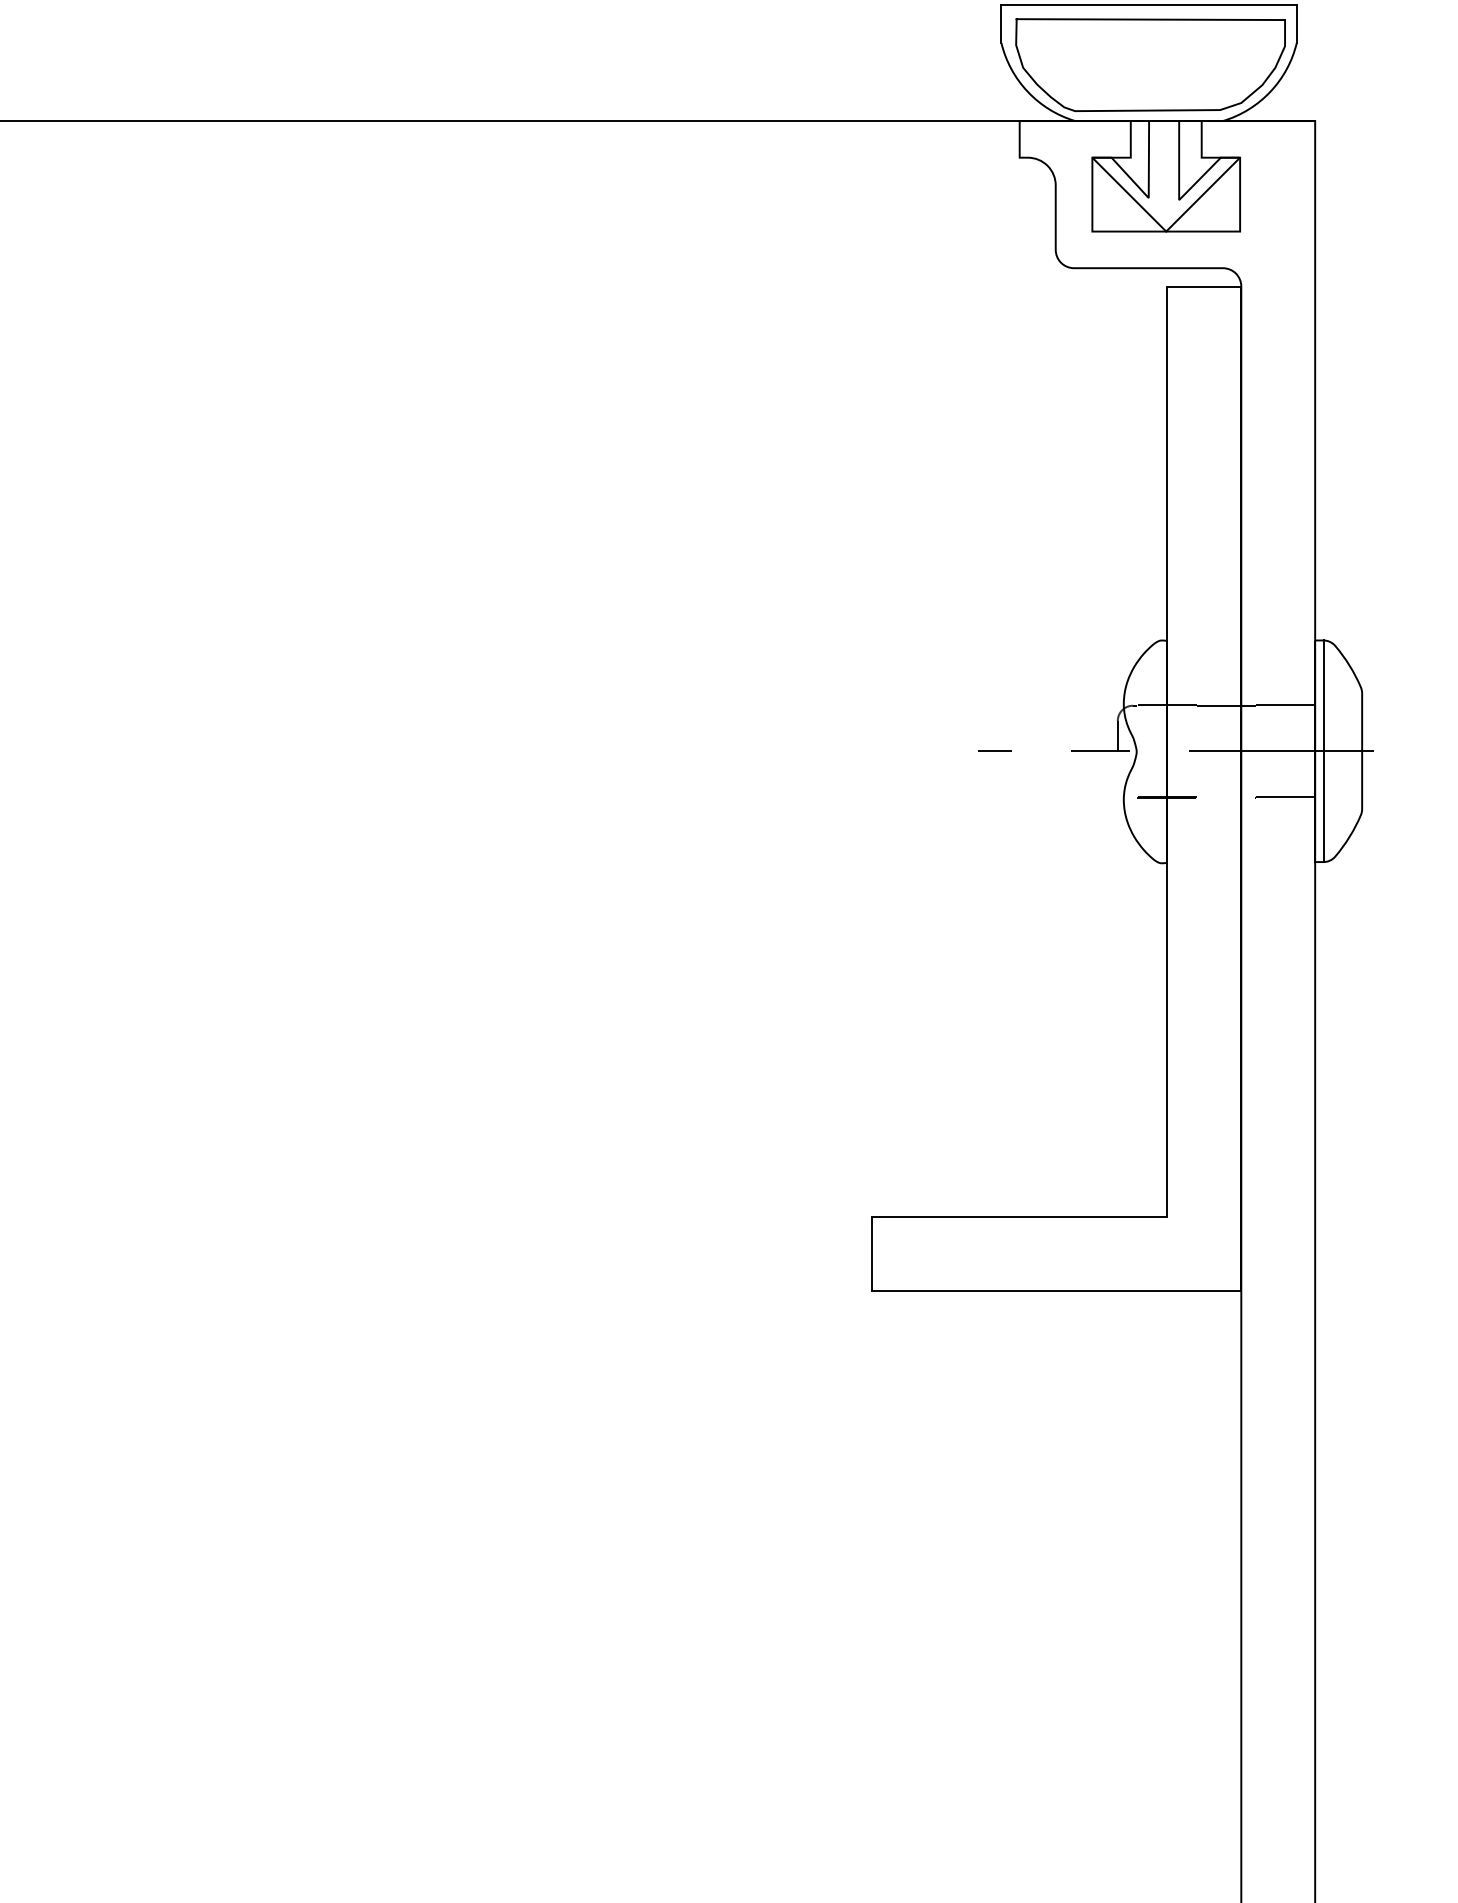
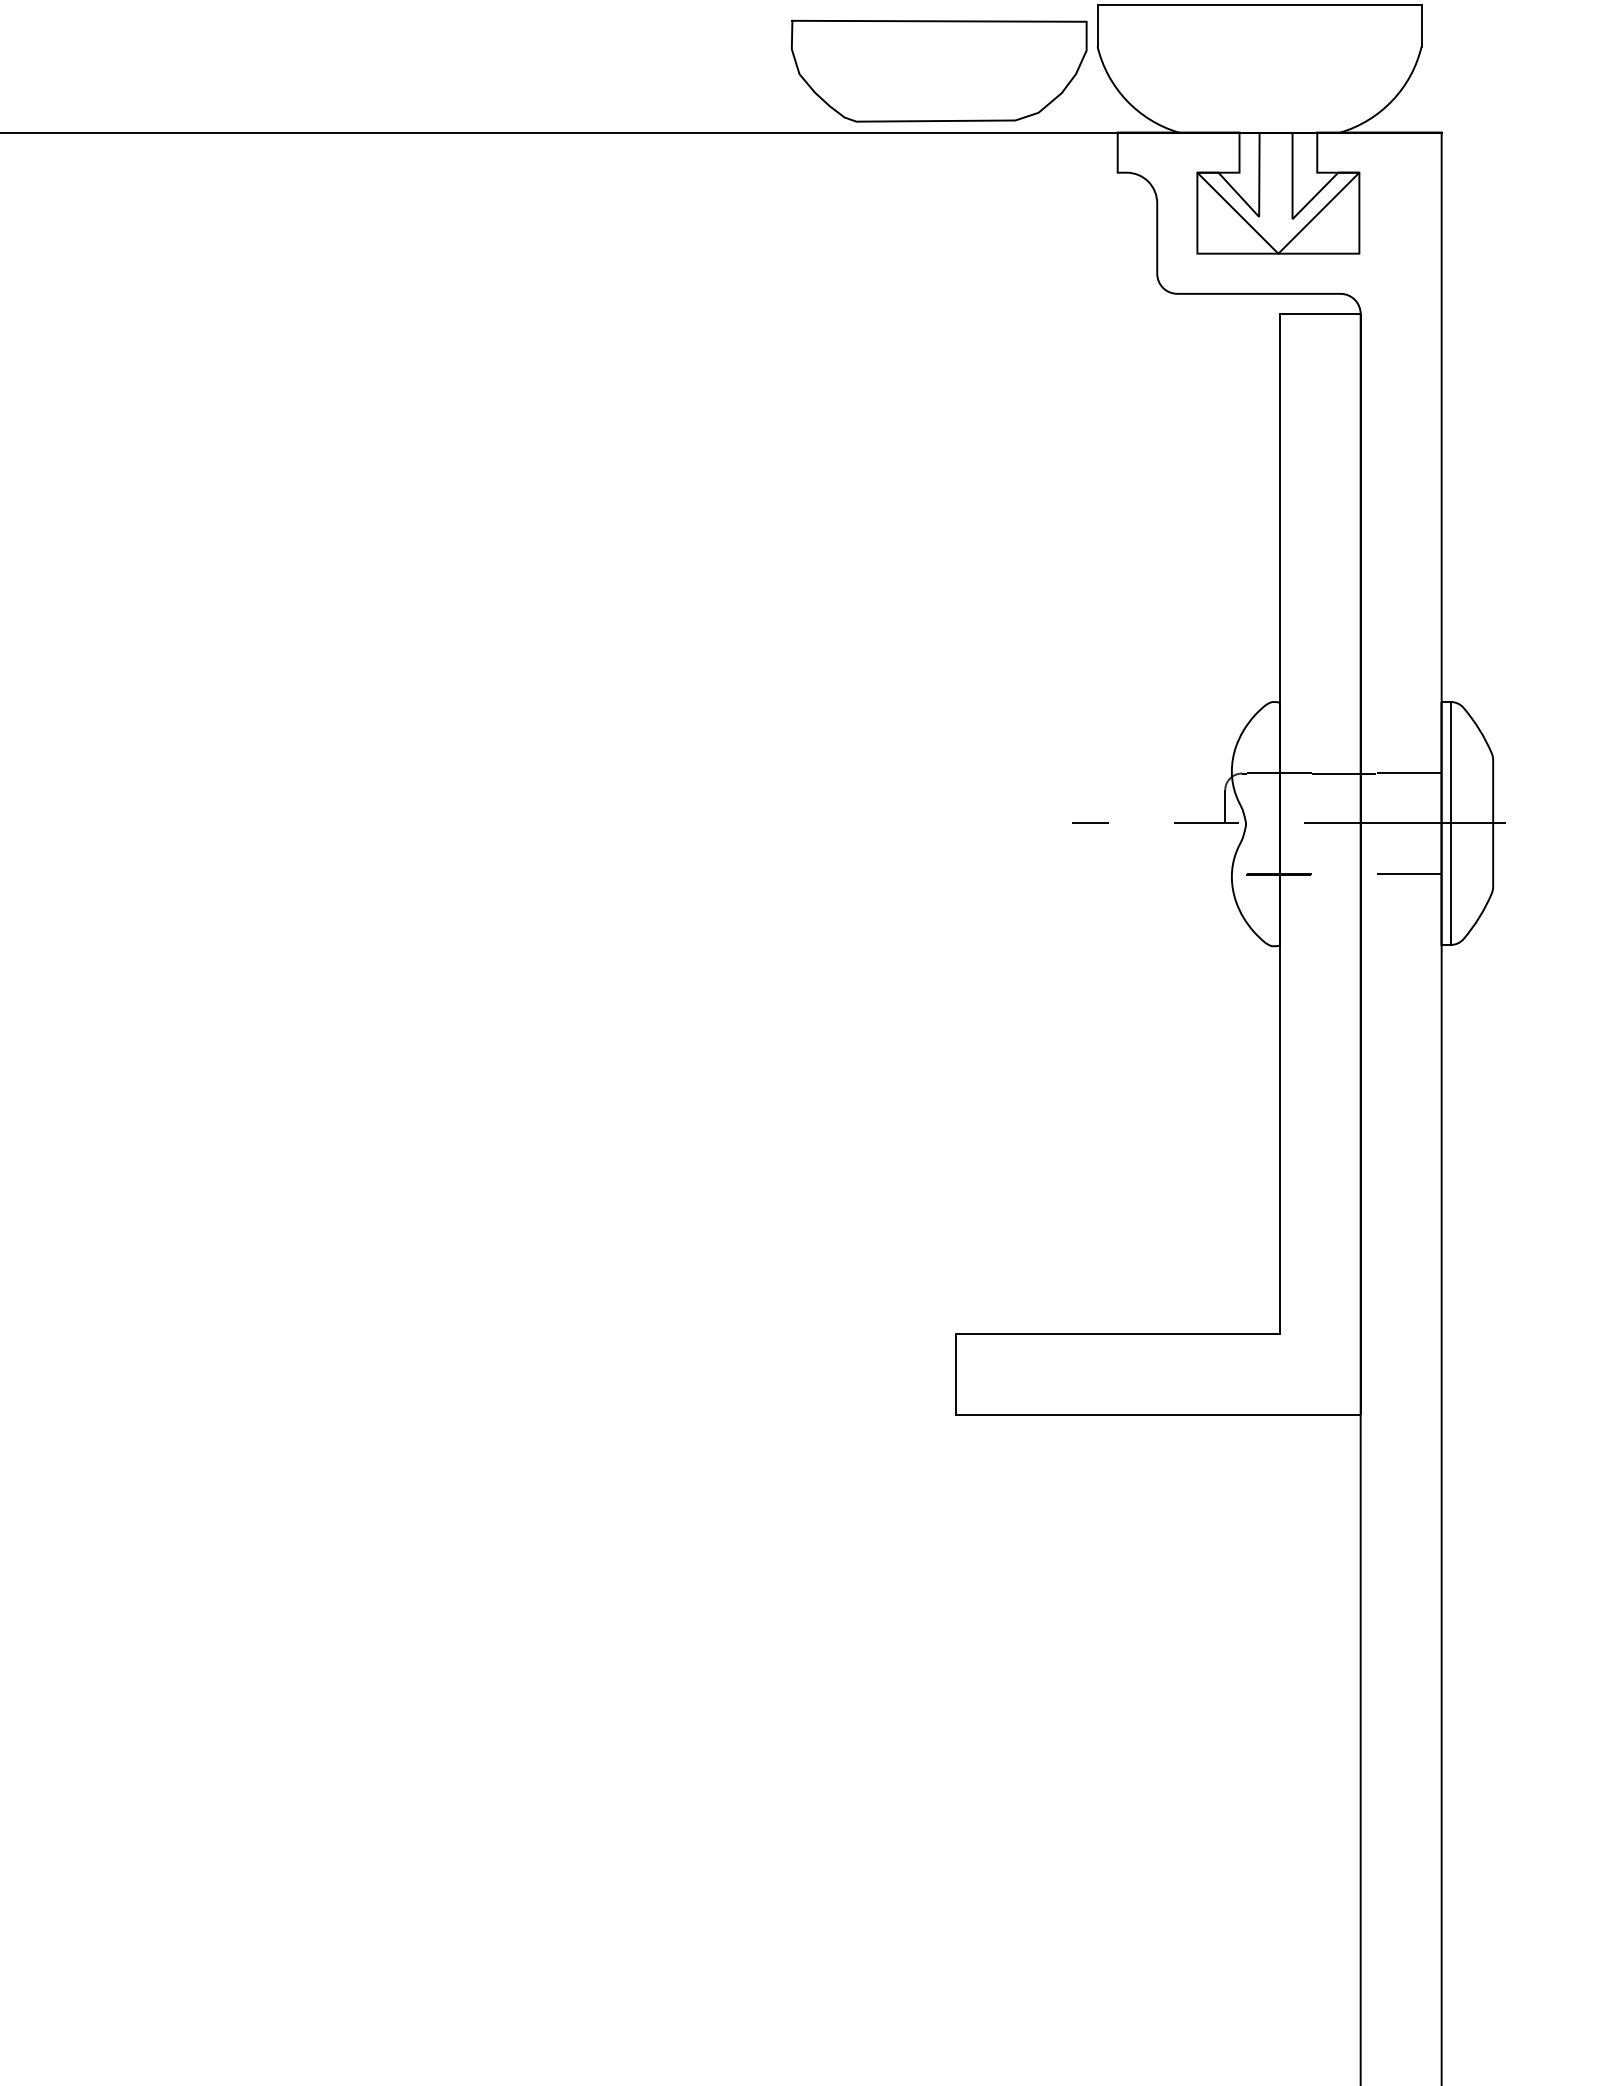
curve: (1150, 20) -> (939, 22), moved

